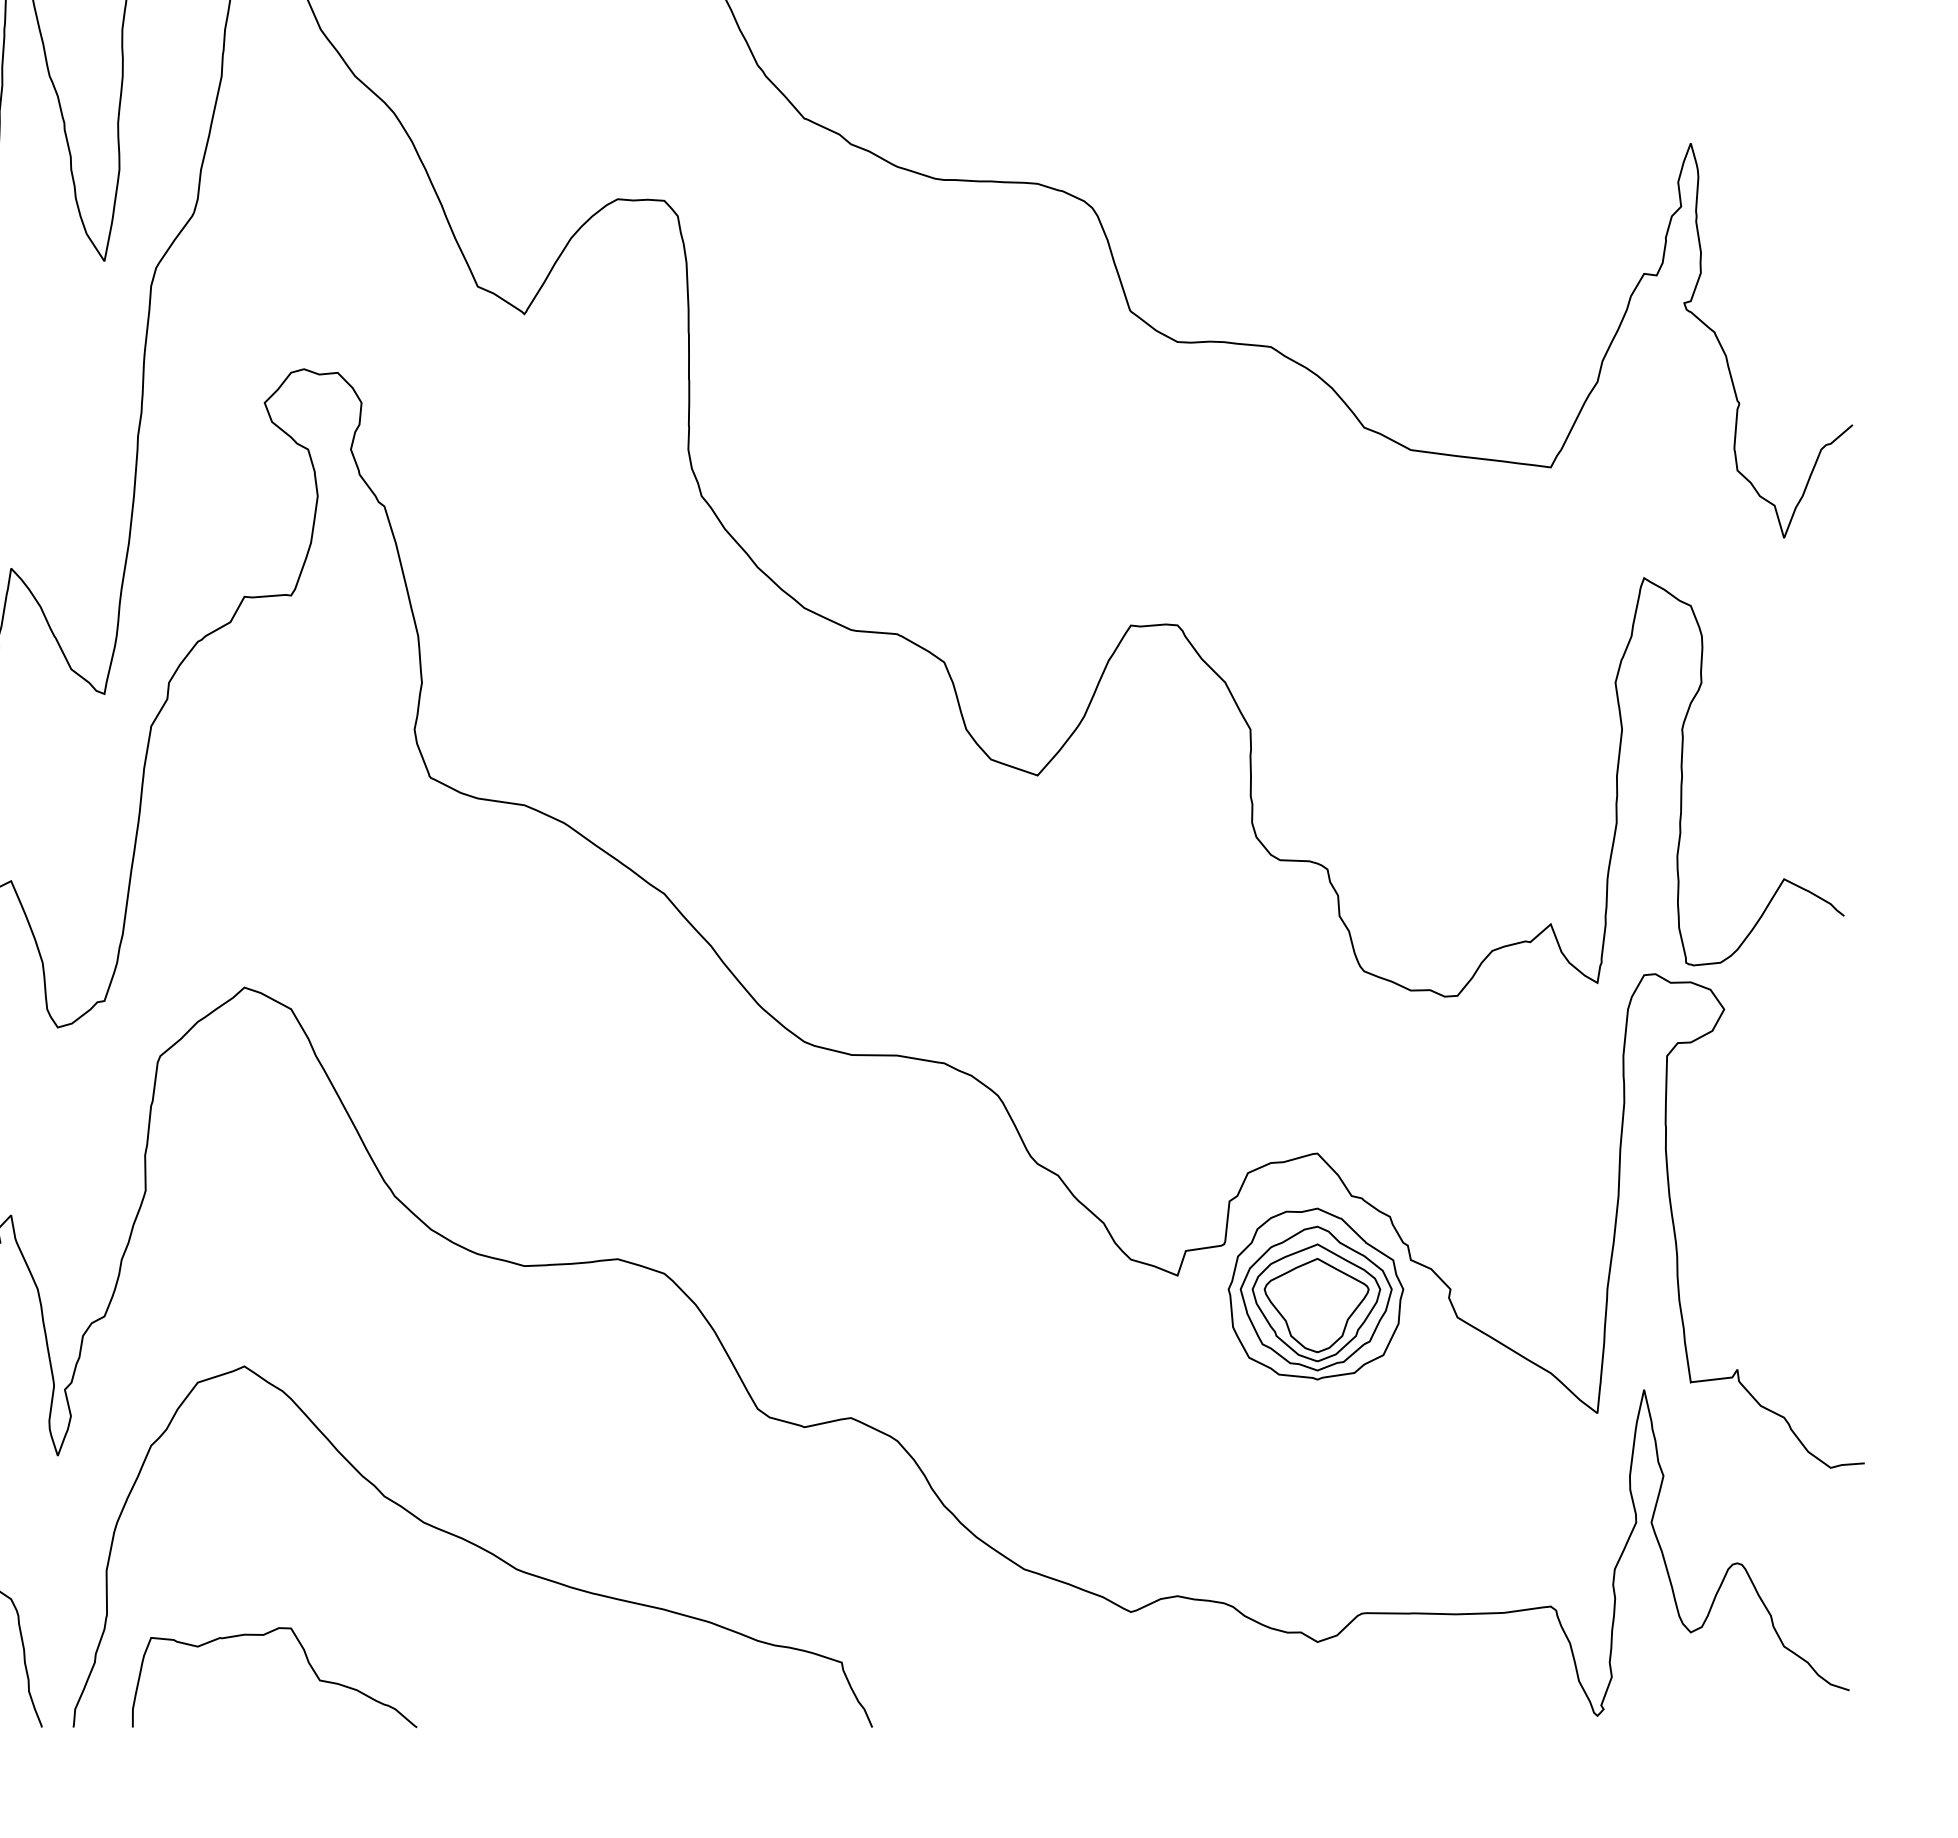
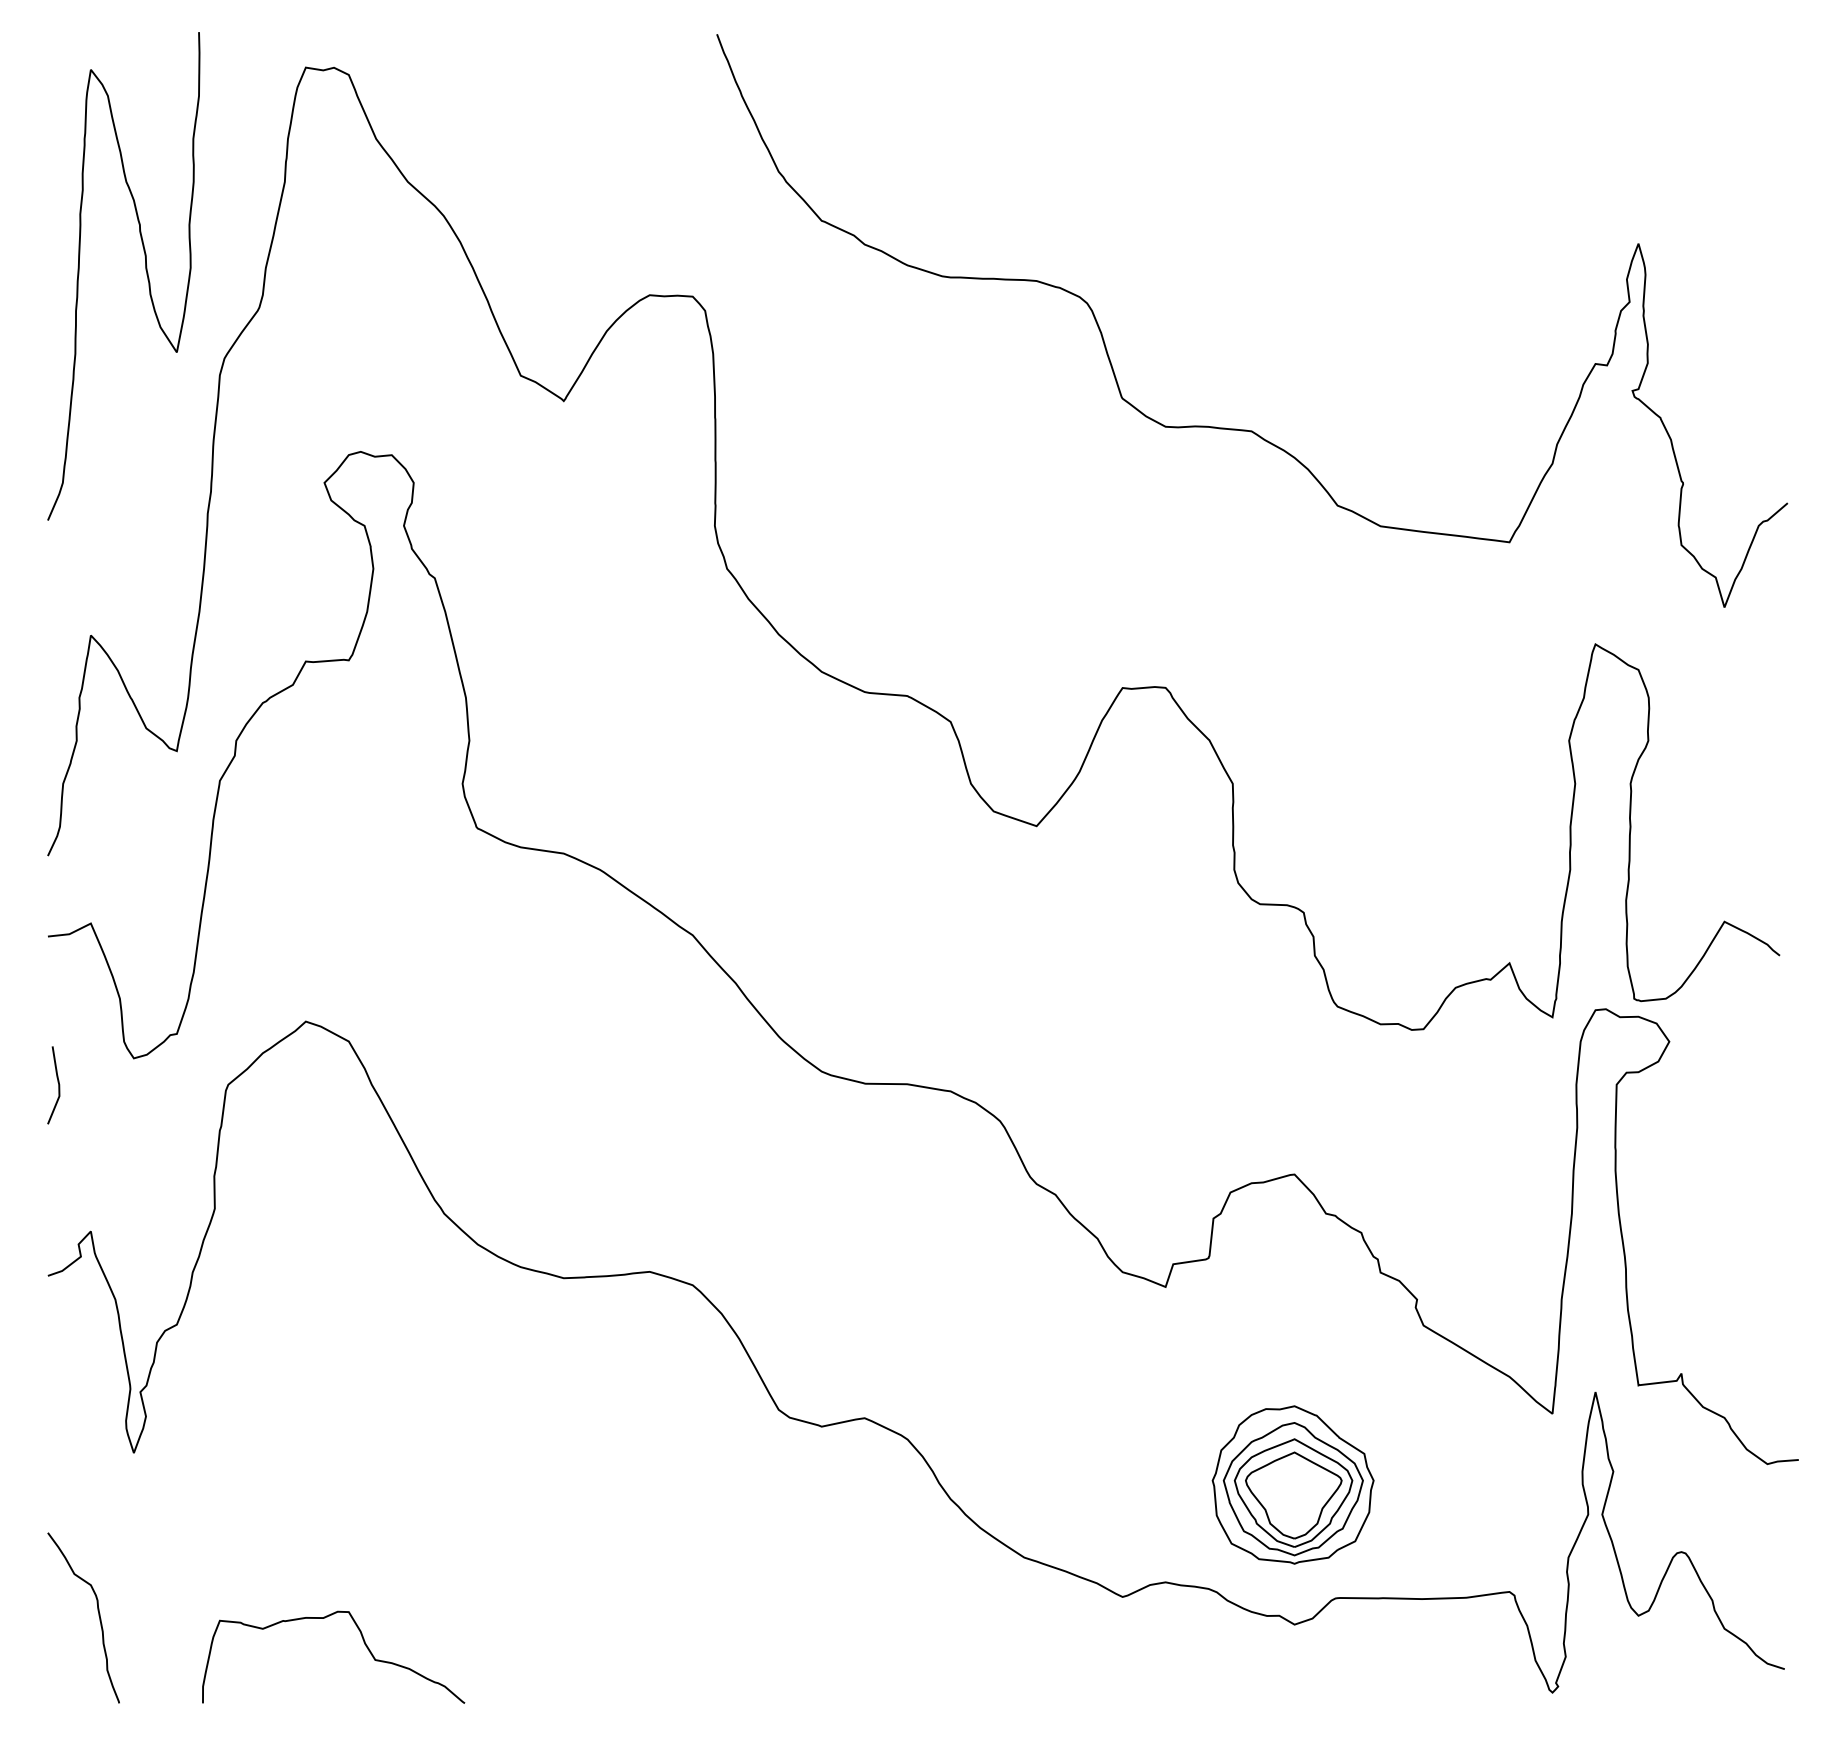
part: (1315, 1293) -> (1292, 1484), moved
curve: (473, 1545) -> (516, 1535), removed

